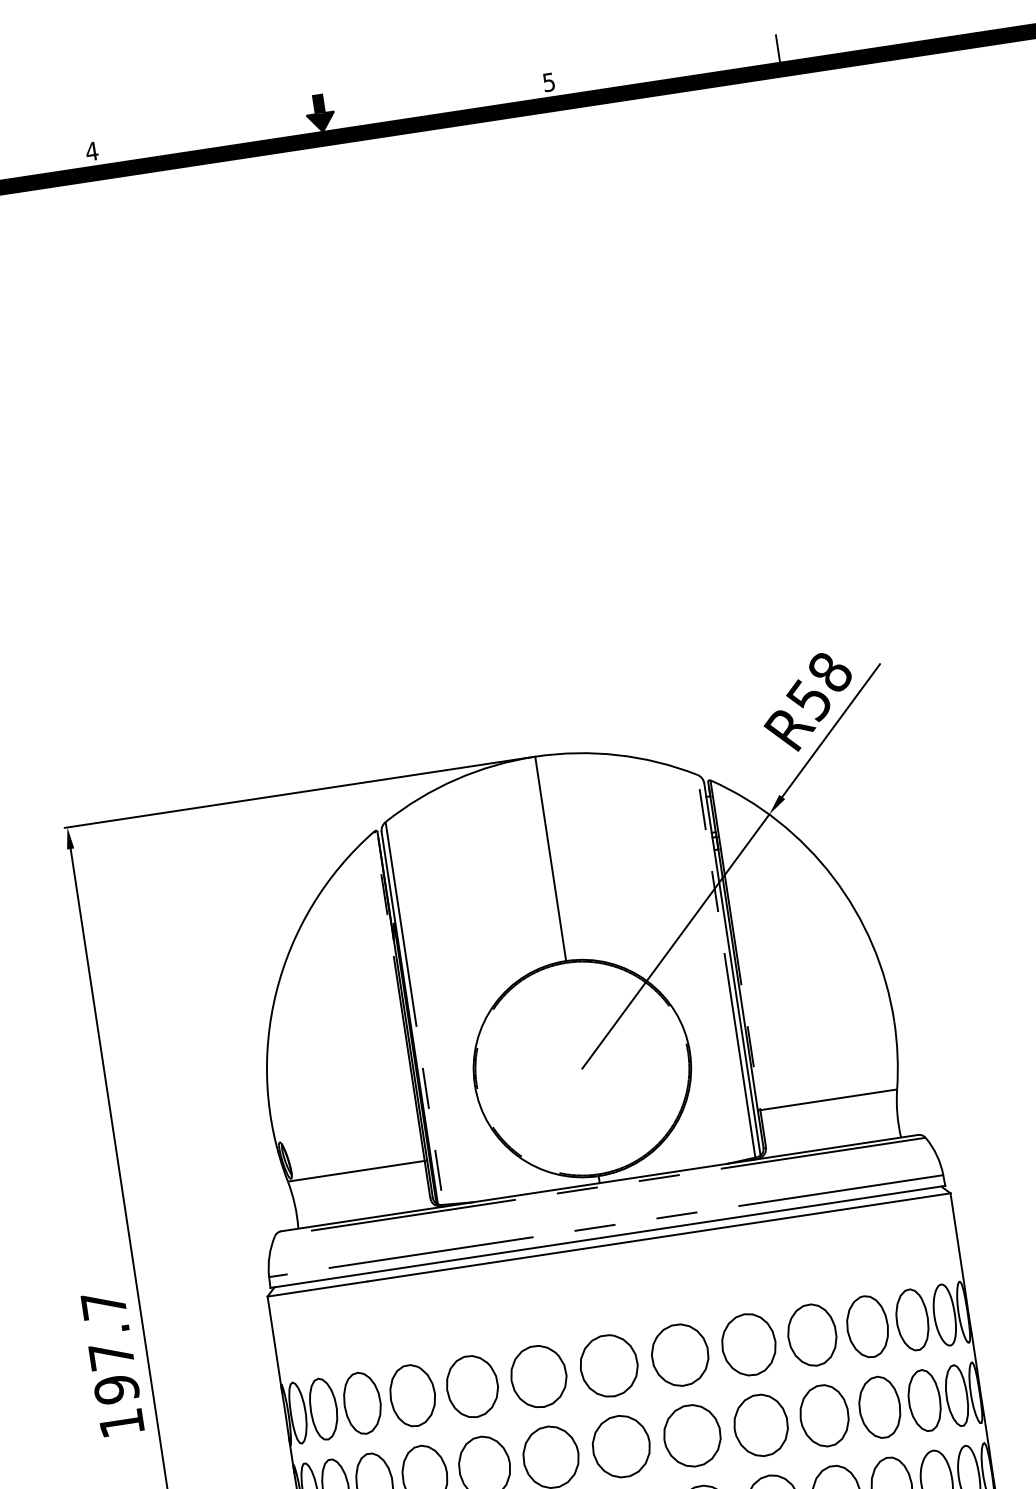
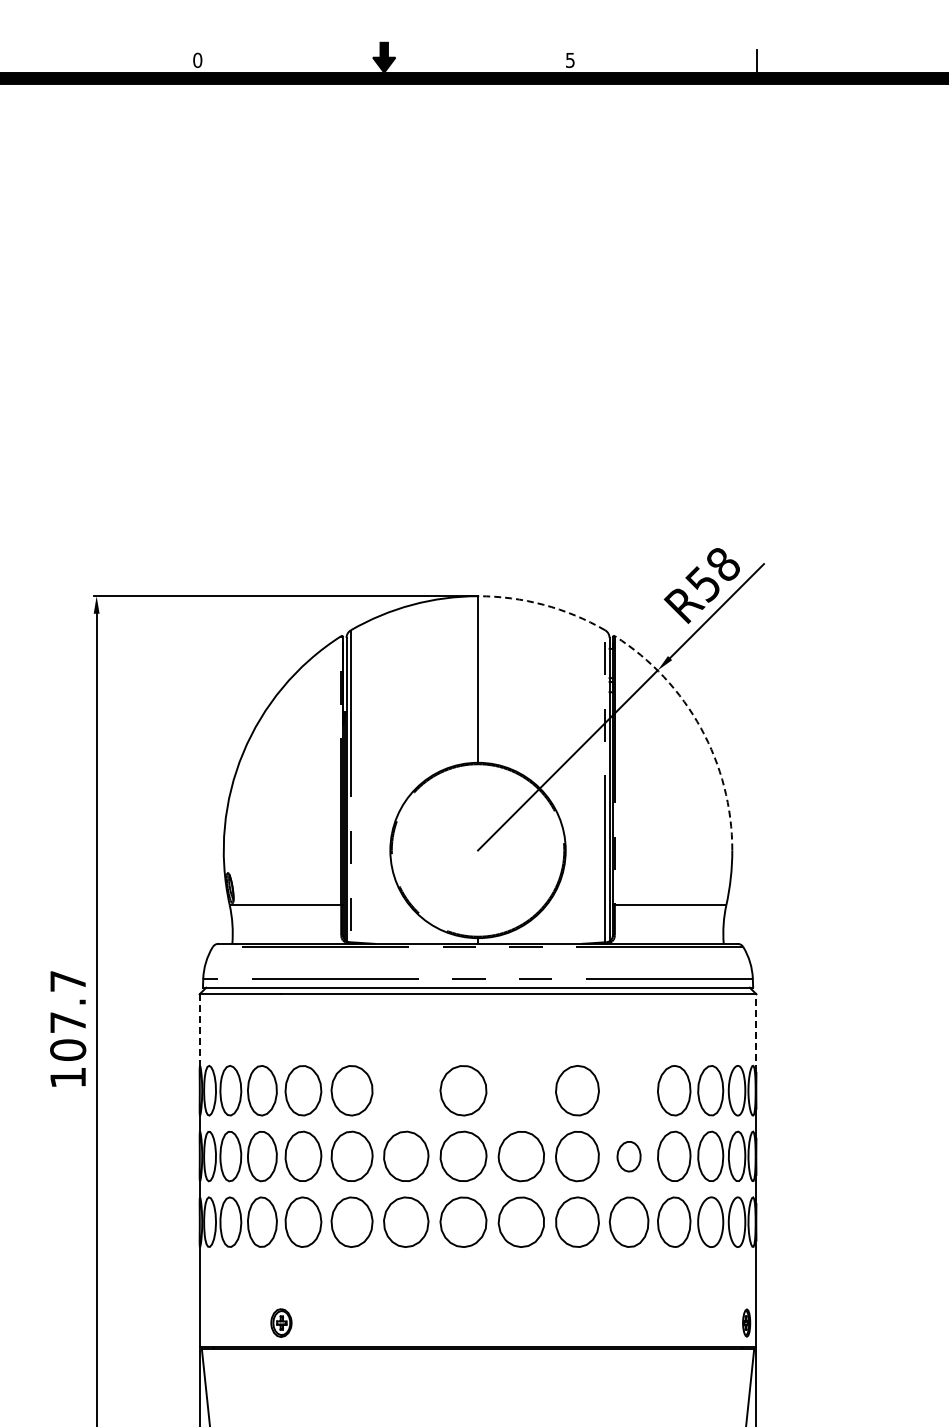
text: (91, 150) -> (197, 59), 4 -> 0
arc: (617, 754) -> (543, 604), solid -> dashed
arc: (833, 877) -> (701, 728), solid -> dashed
line: (957, 1241) -> (756, 1033), solid -> dashed
part: (811, 1335) -> (628, 1090), removed
line: (274, 1344) -> (199, 1033), solid -> dashed
part: (680, 1354) -> (521, 1090), removed
part: (539, 1376) -> (406, 1090), removed
text: (117, 1389) -> (68, 1050), 197.7 -> 107.7
part: (823, 1416) -> (628, 1156), size x0.6

